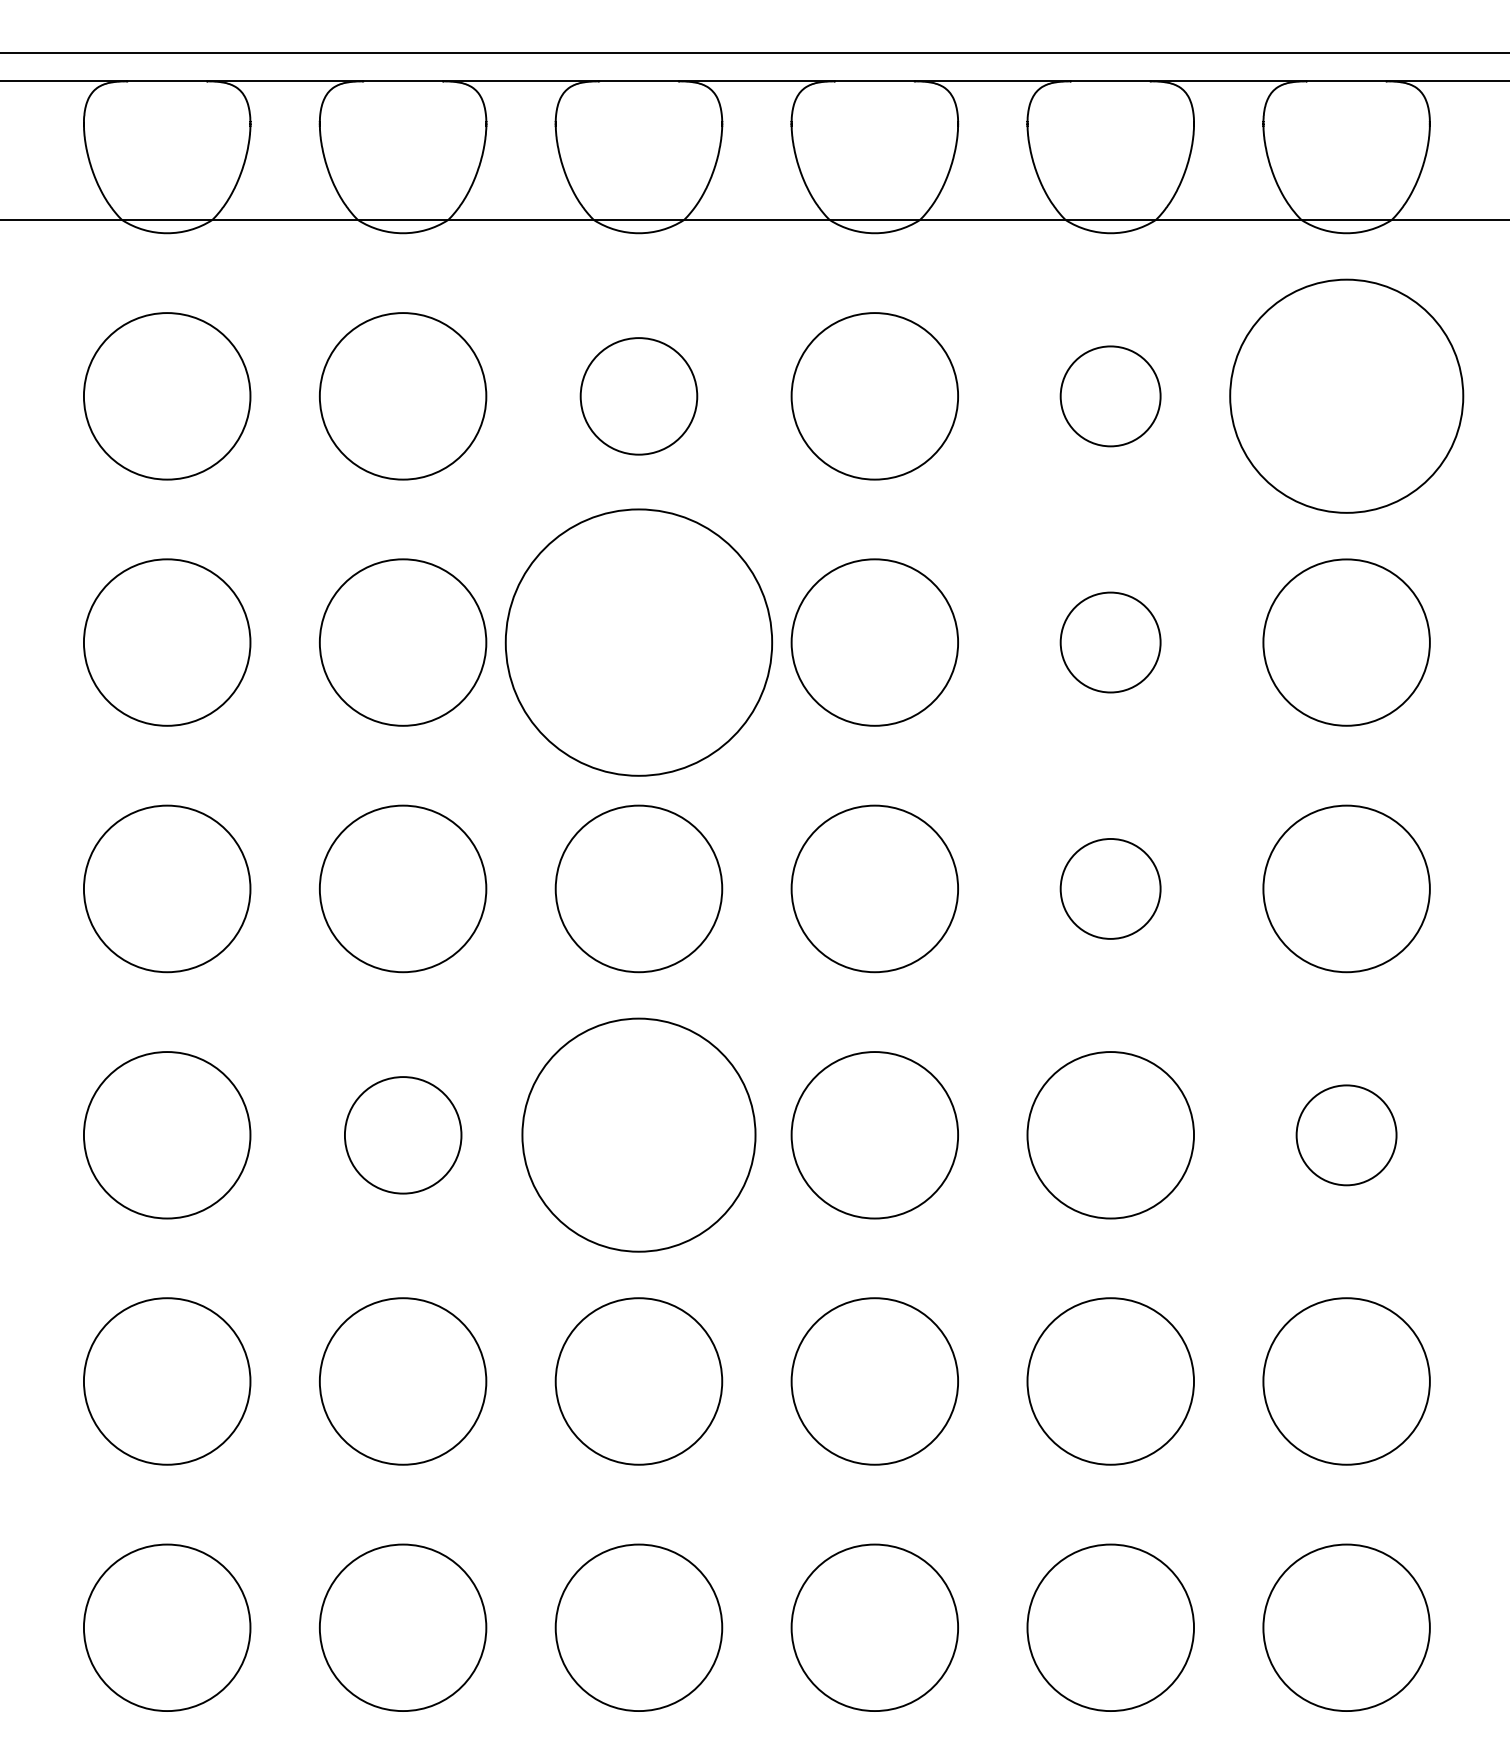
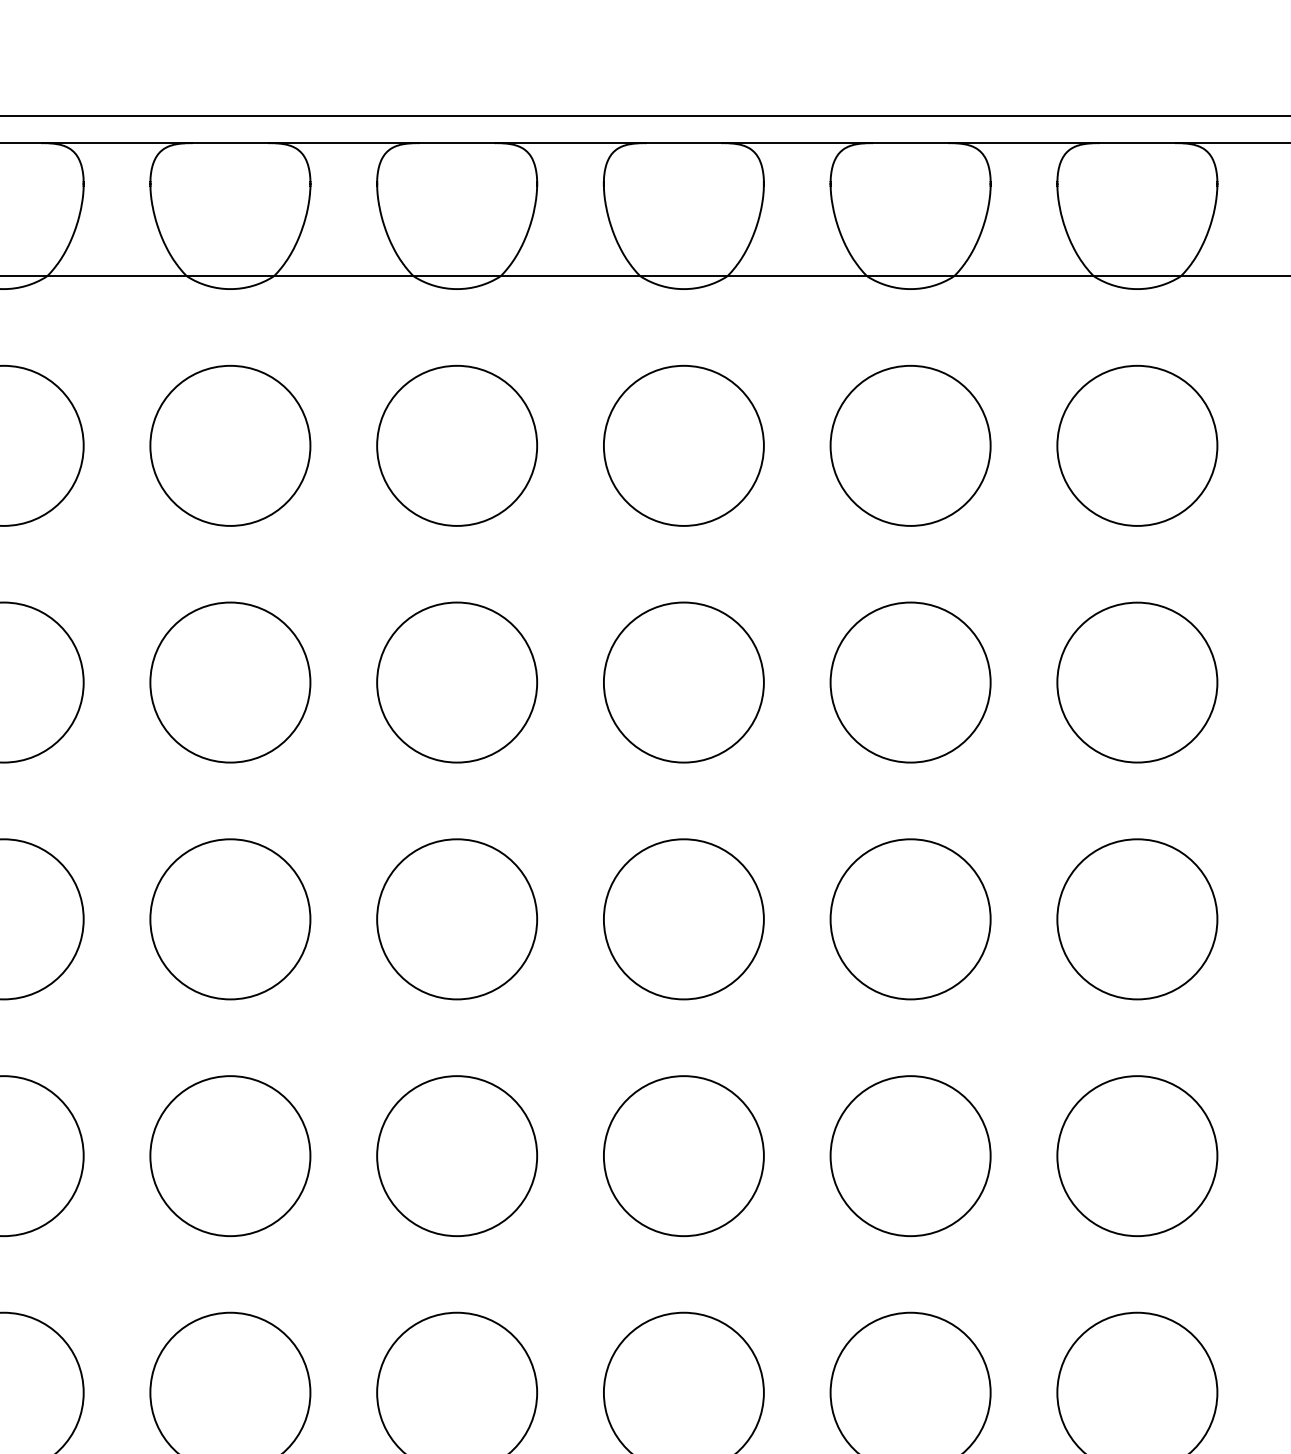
part: (638, 396) -> (456, 446), size x1.43
part: (1110, 396) -> (910, 446), size x1.67
part: (1346, 396) -> (1137, 446), size x0.71
part: (638, 642) -> (456, 682), size x0.62
part: (1110, 642) -> (910, 682), size x1.67
part: (1110, 888) -> (910, 918), size x1.67
part: (403, 1135) -> (230, 1156), size x1.43
part: (638, 1135) -> (456, 1156), size x0.71
part: (1346, 1135) -> (1137, 1156), size x1.67

